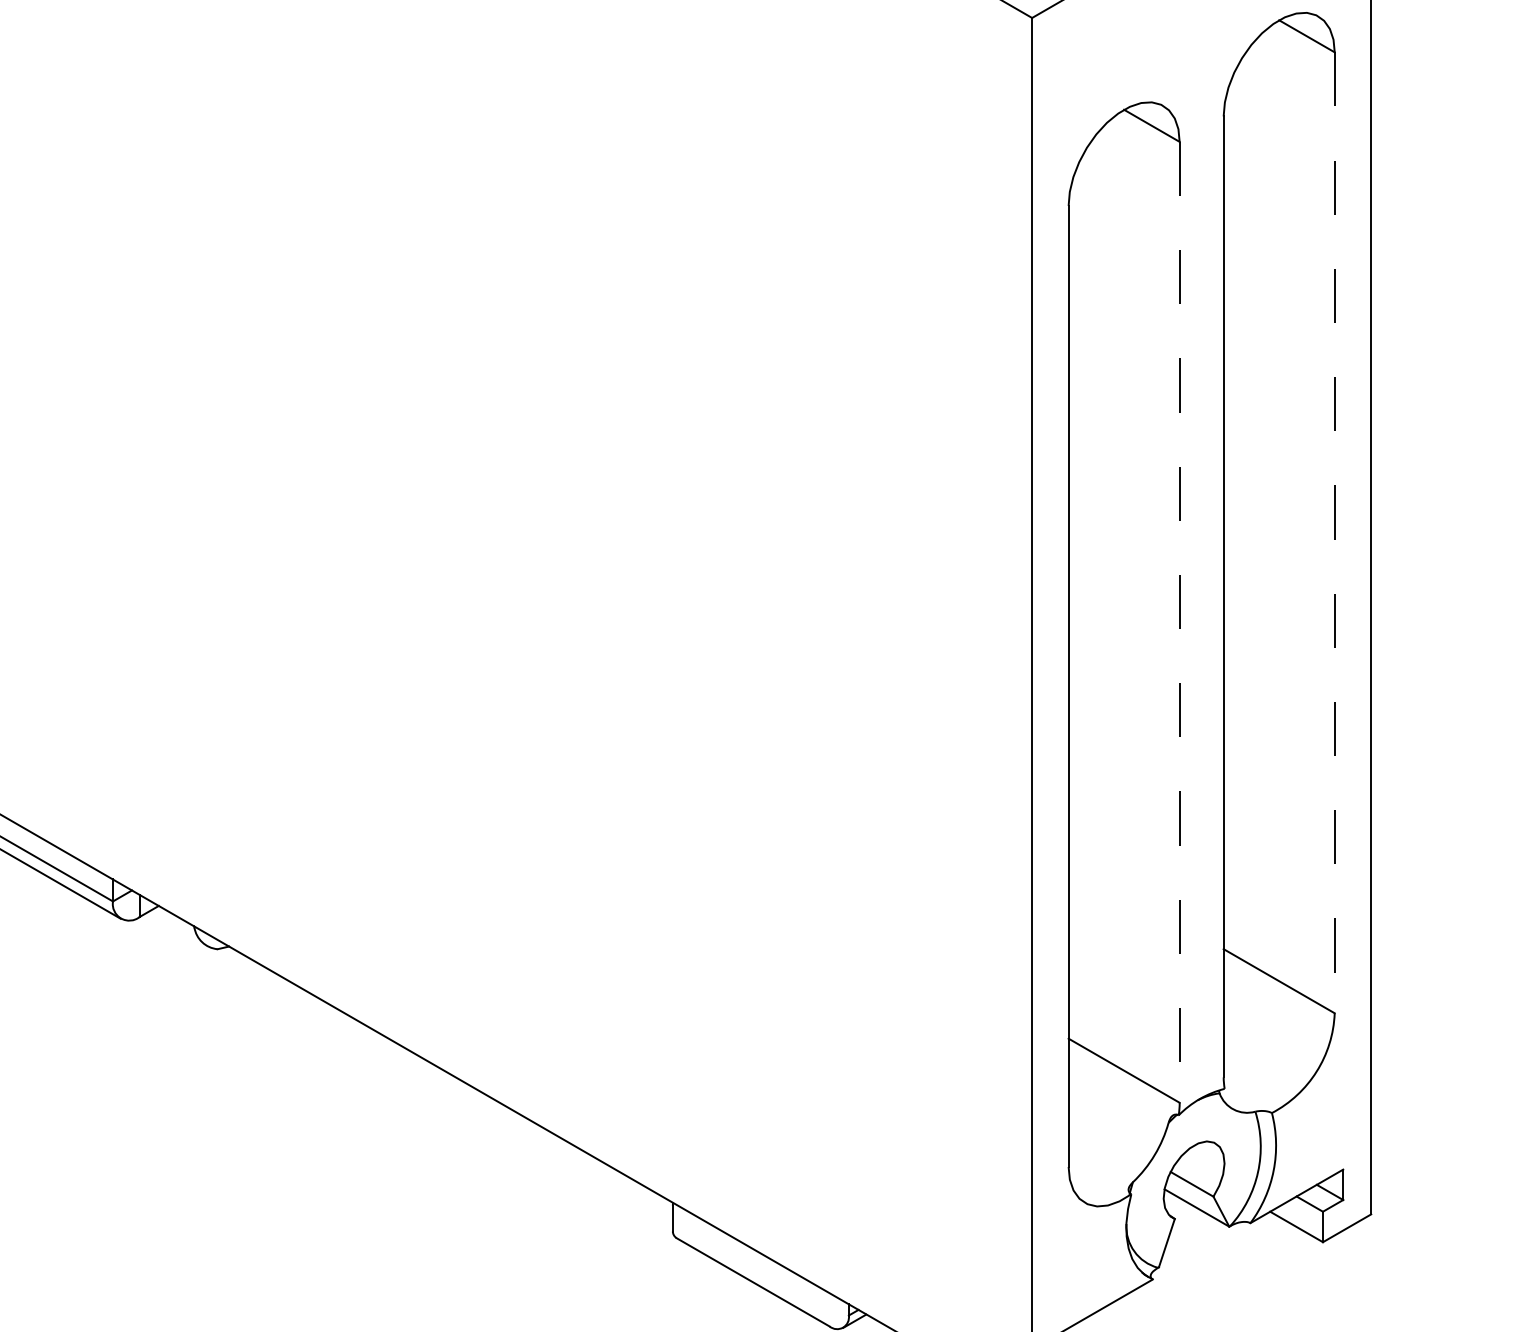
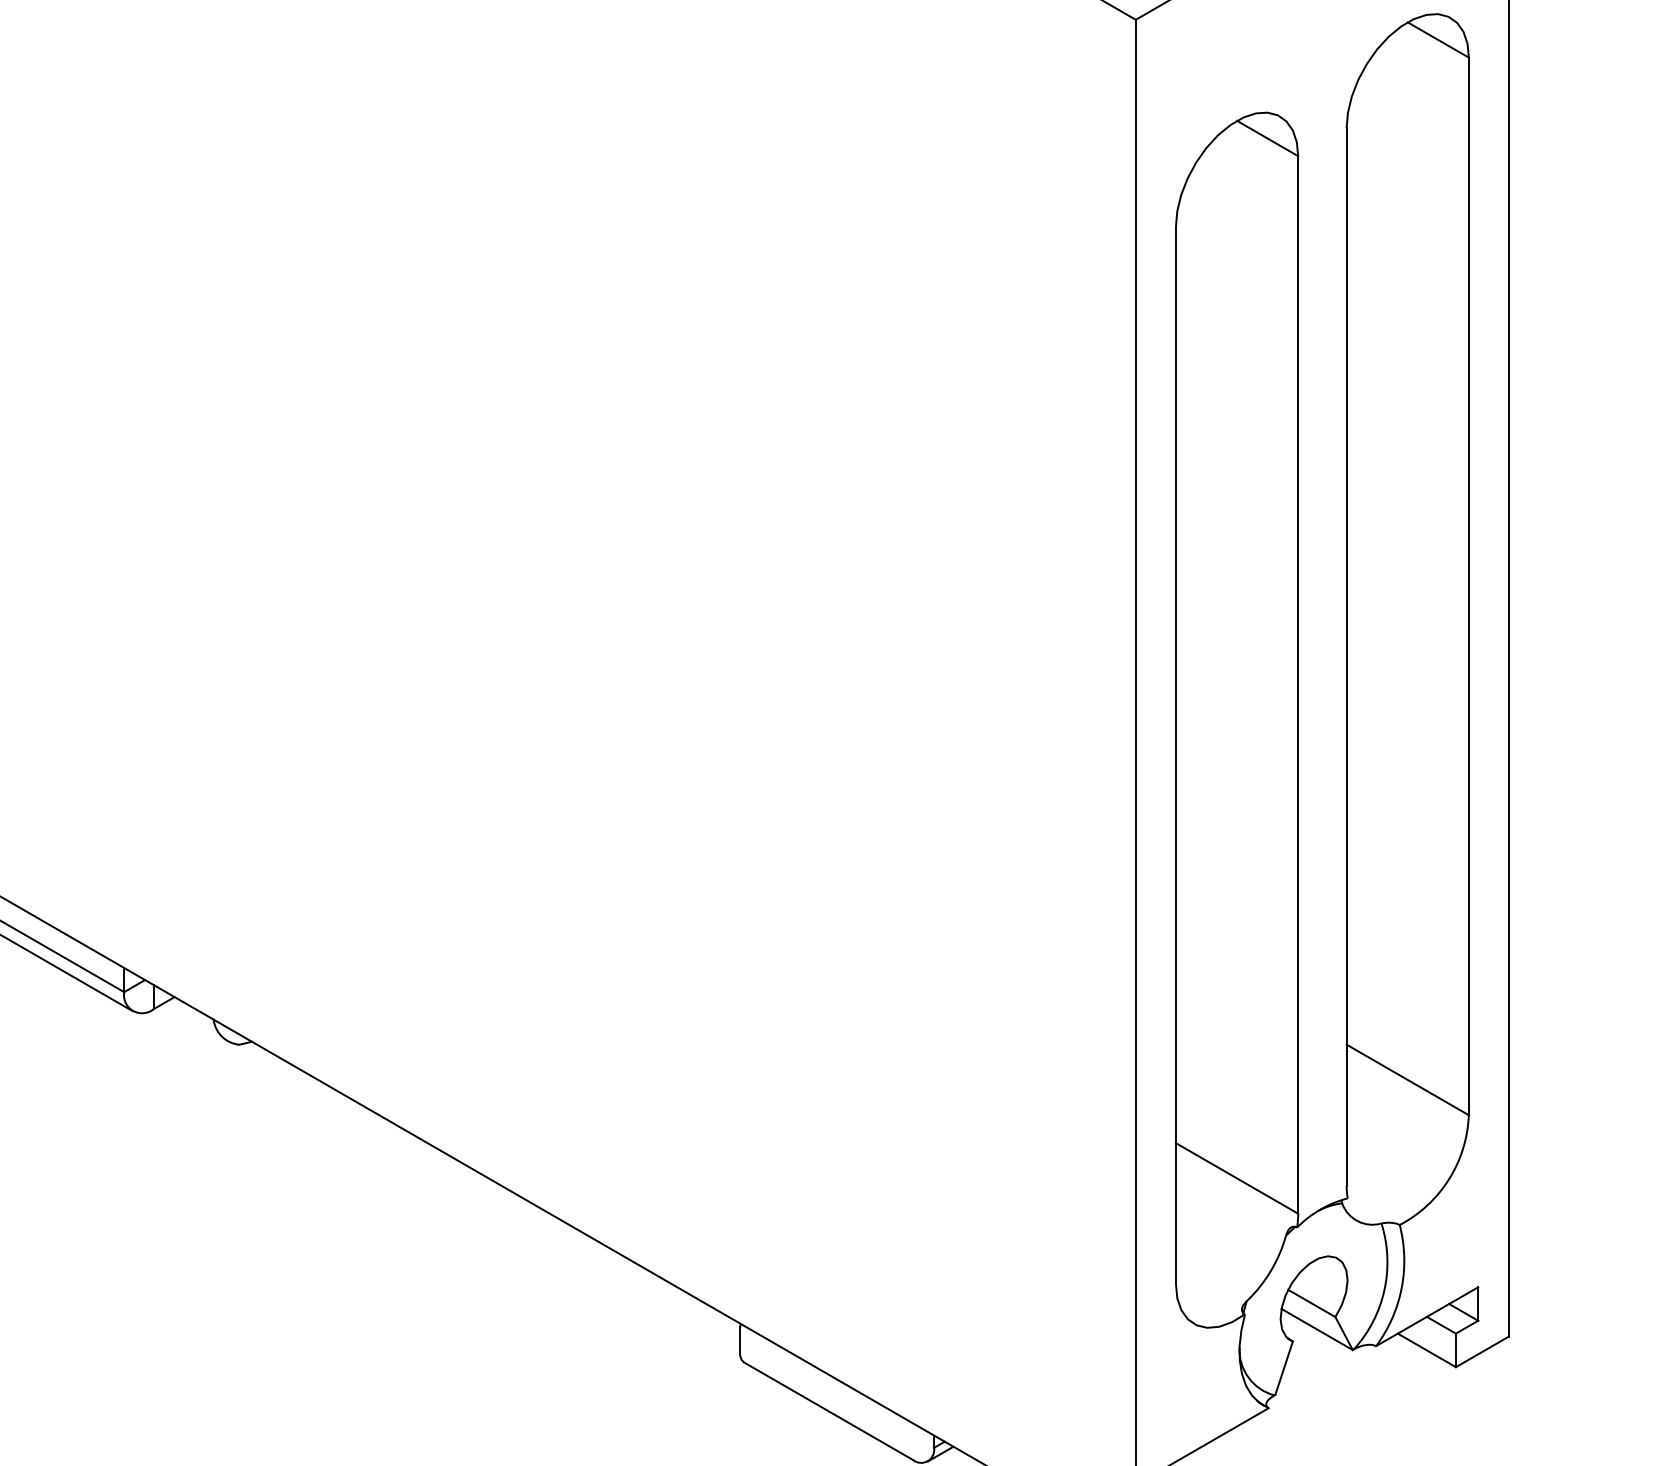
line: (1334, 532) -> (1468, 586), dashed -> solid
line: (1179, 621) -> (1298, 684), dashed -> solid

